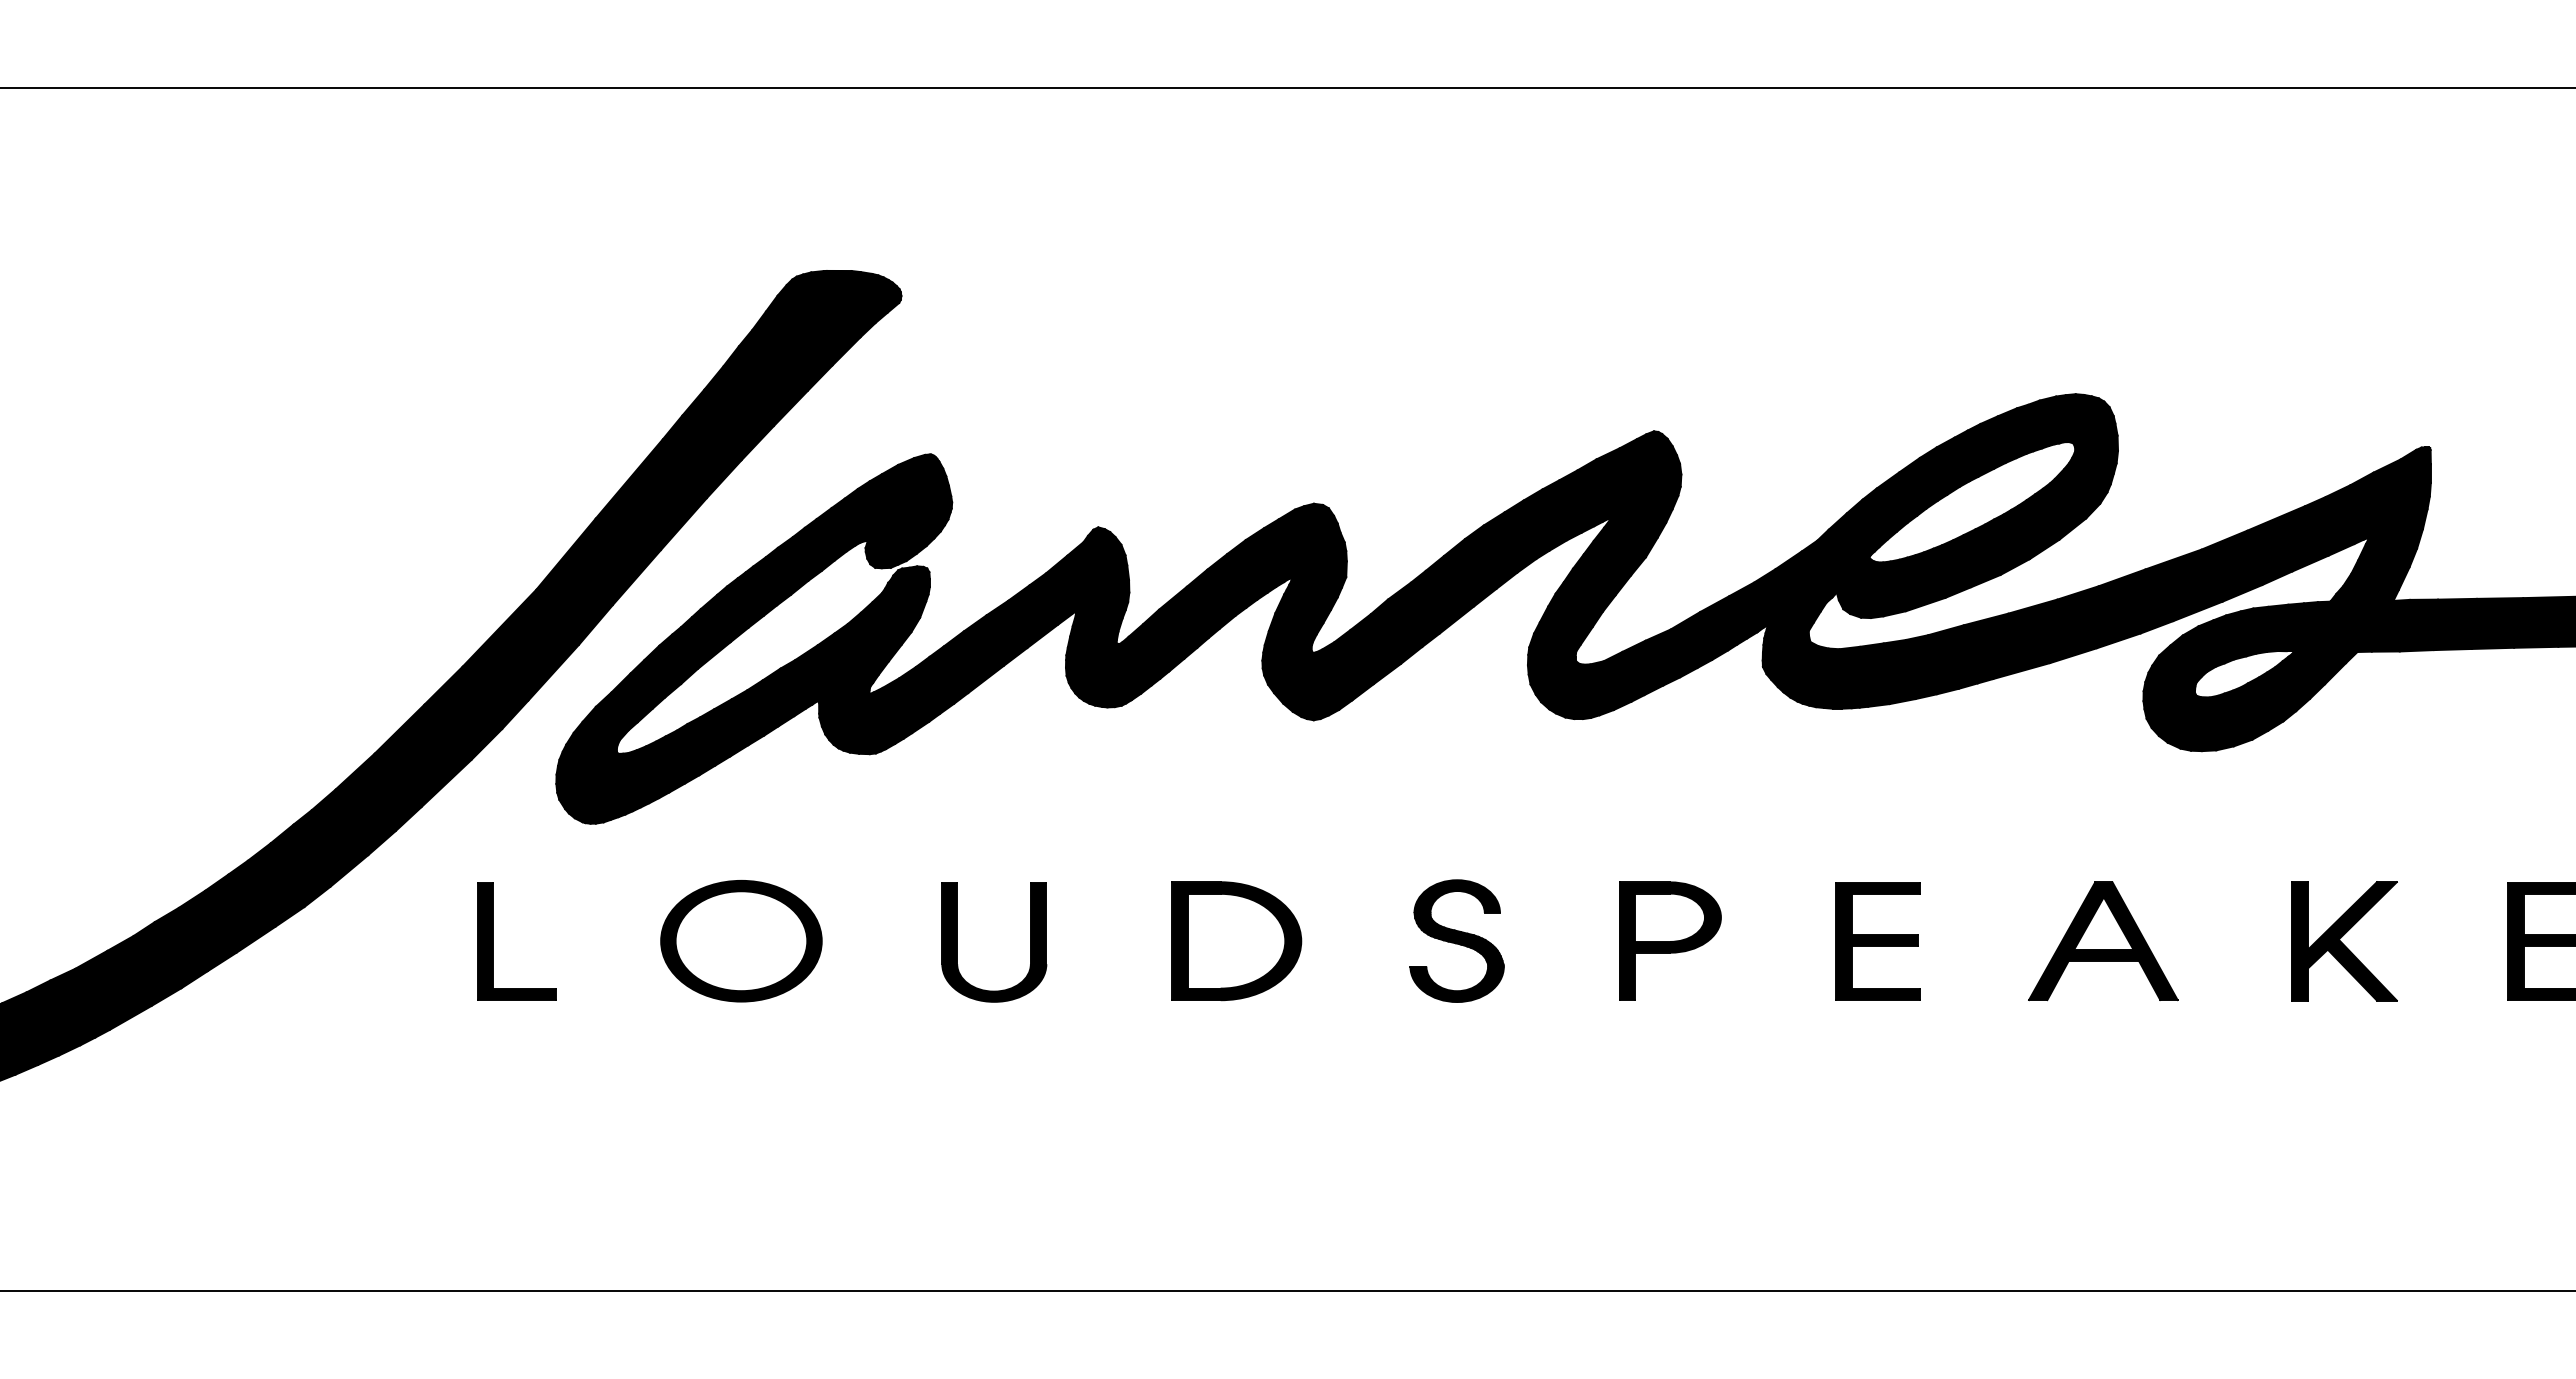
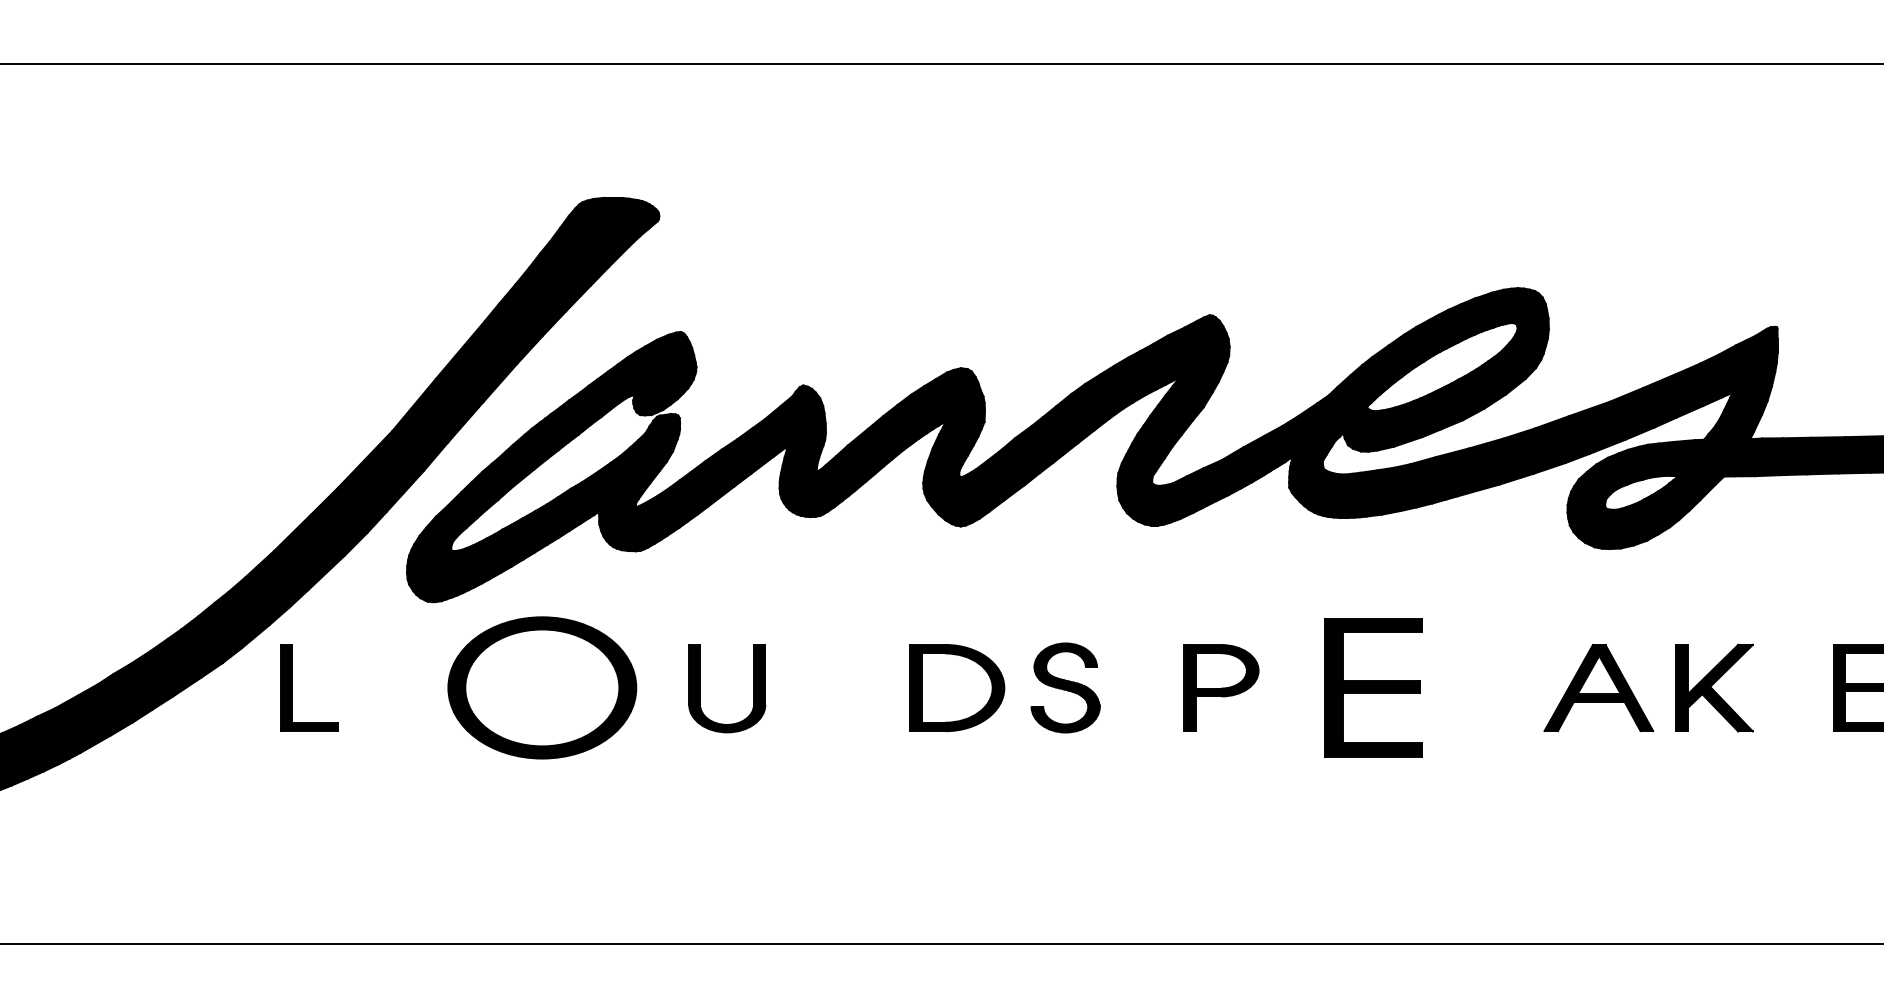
part: (493, 941) -> (292, 688), moved
part: (741, 941) -> (542, 688), size x1.6
part: (1236, 941) -> (956, 688), moved
part: (1877, 941) -> (1373, 688), size x1.6
part: (2103, 941) -> (1598, 688), moved

